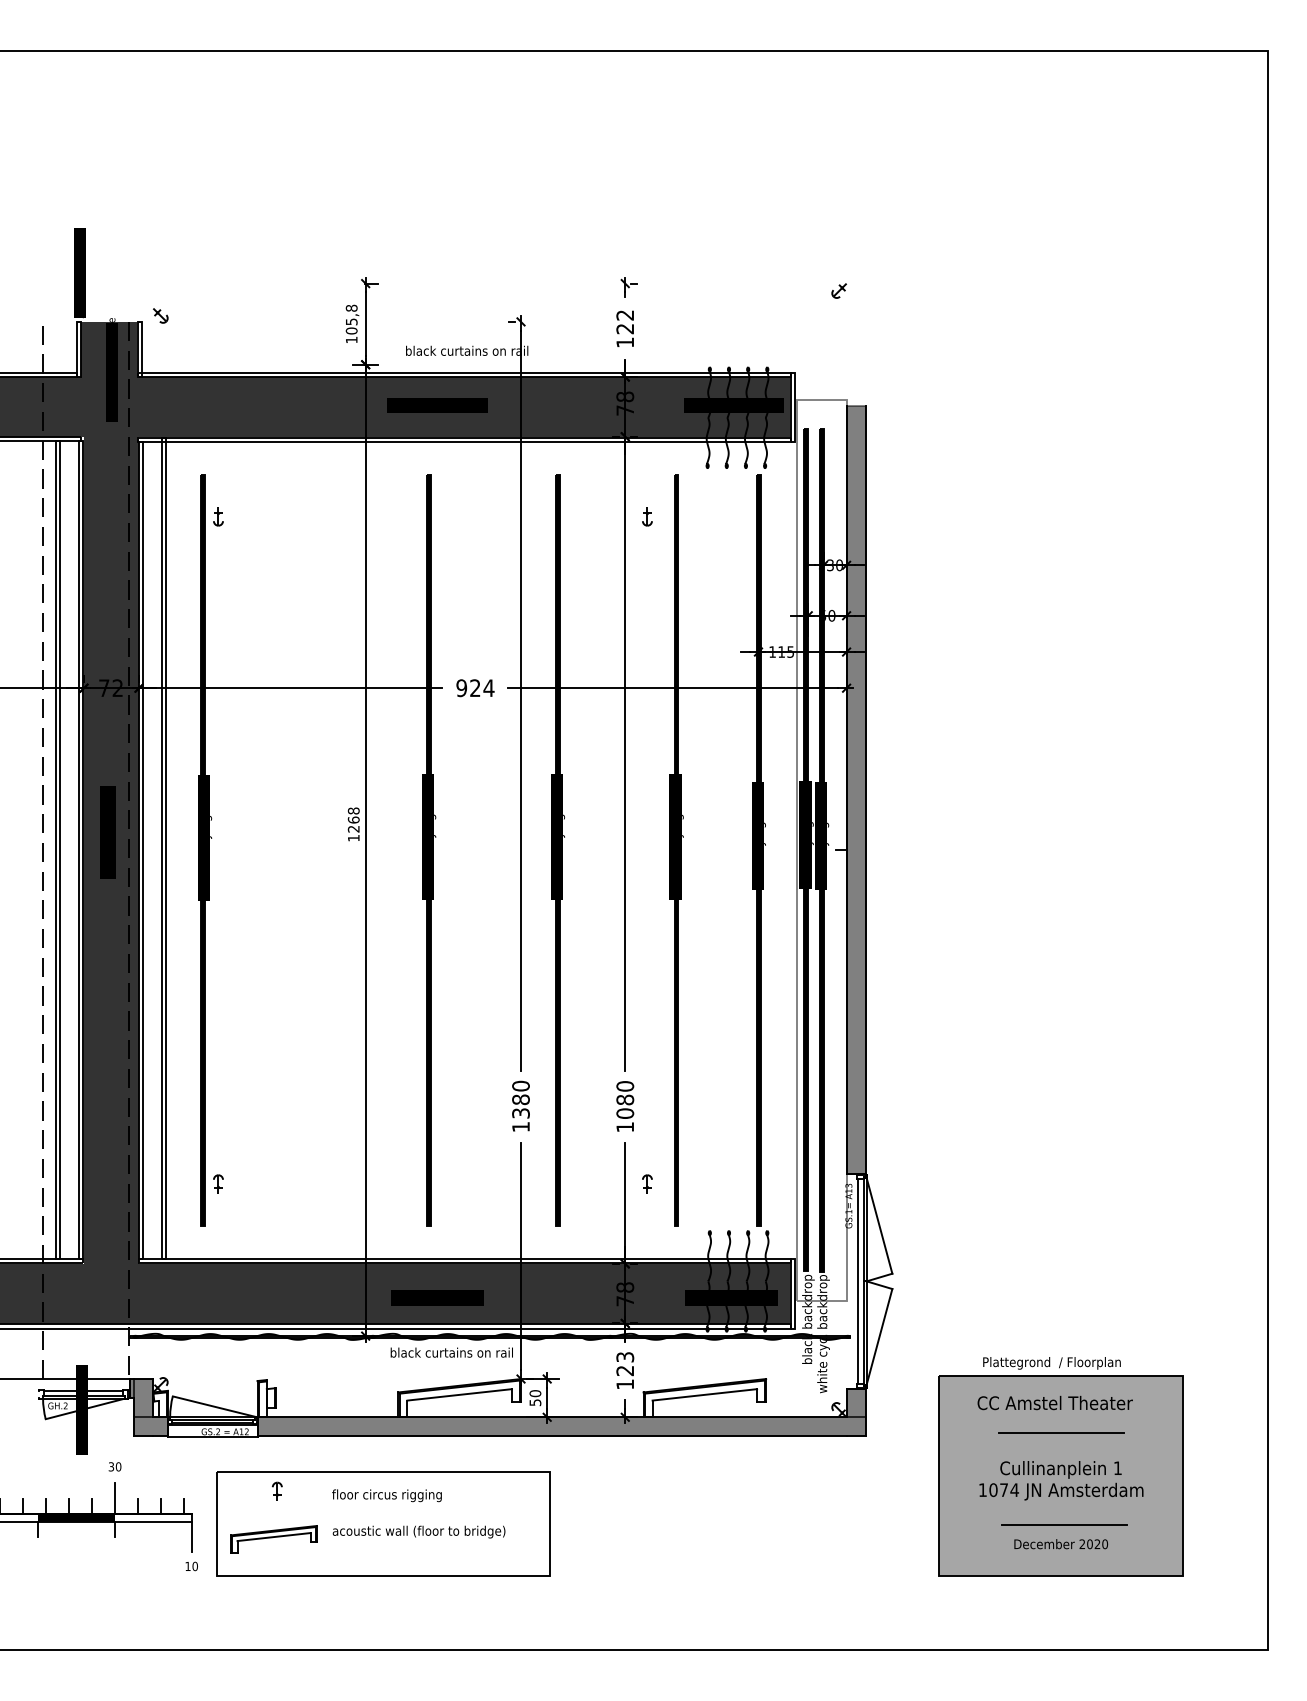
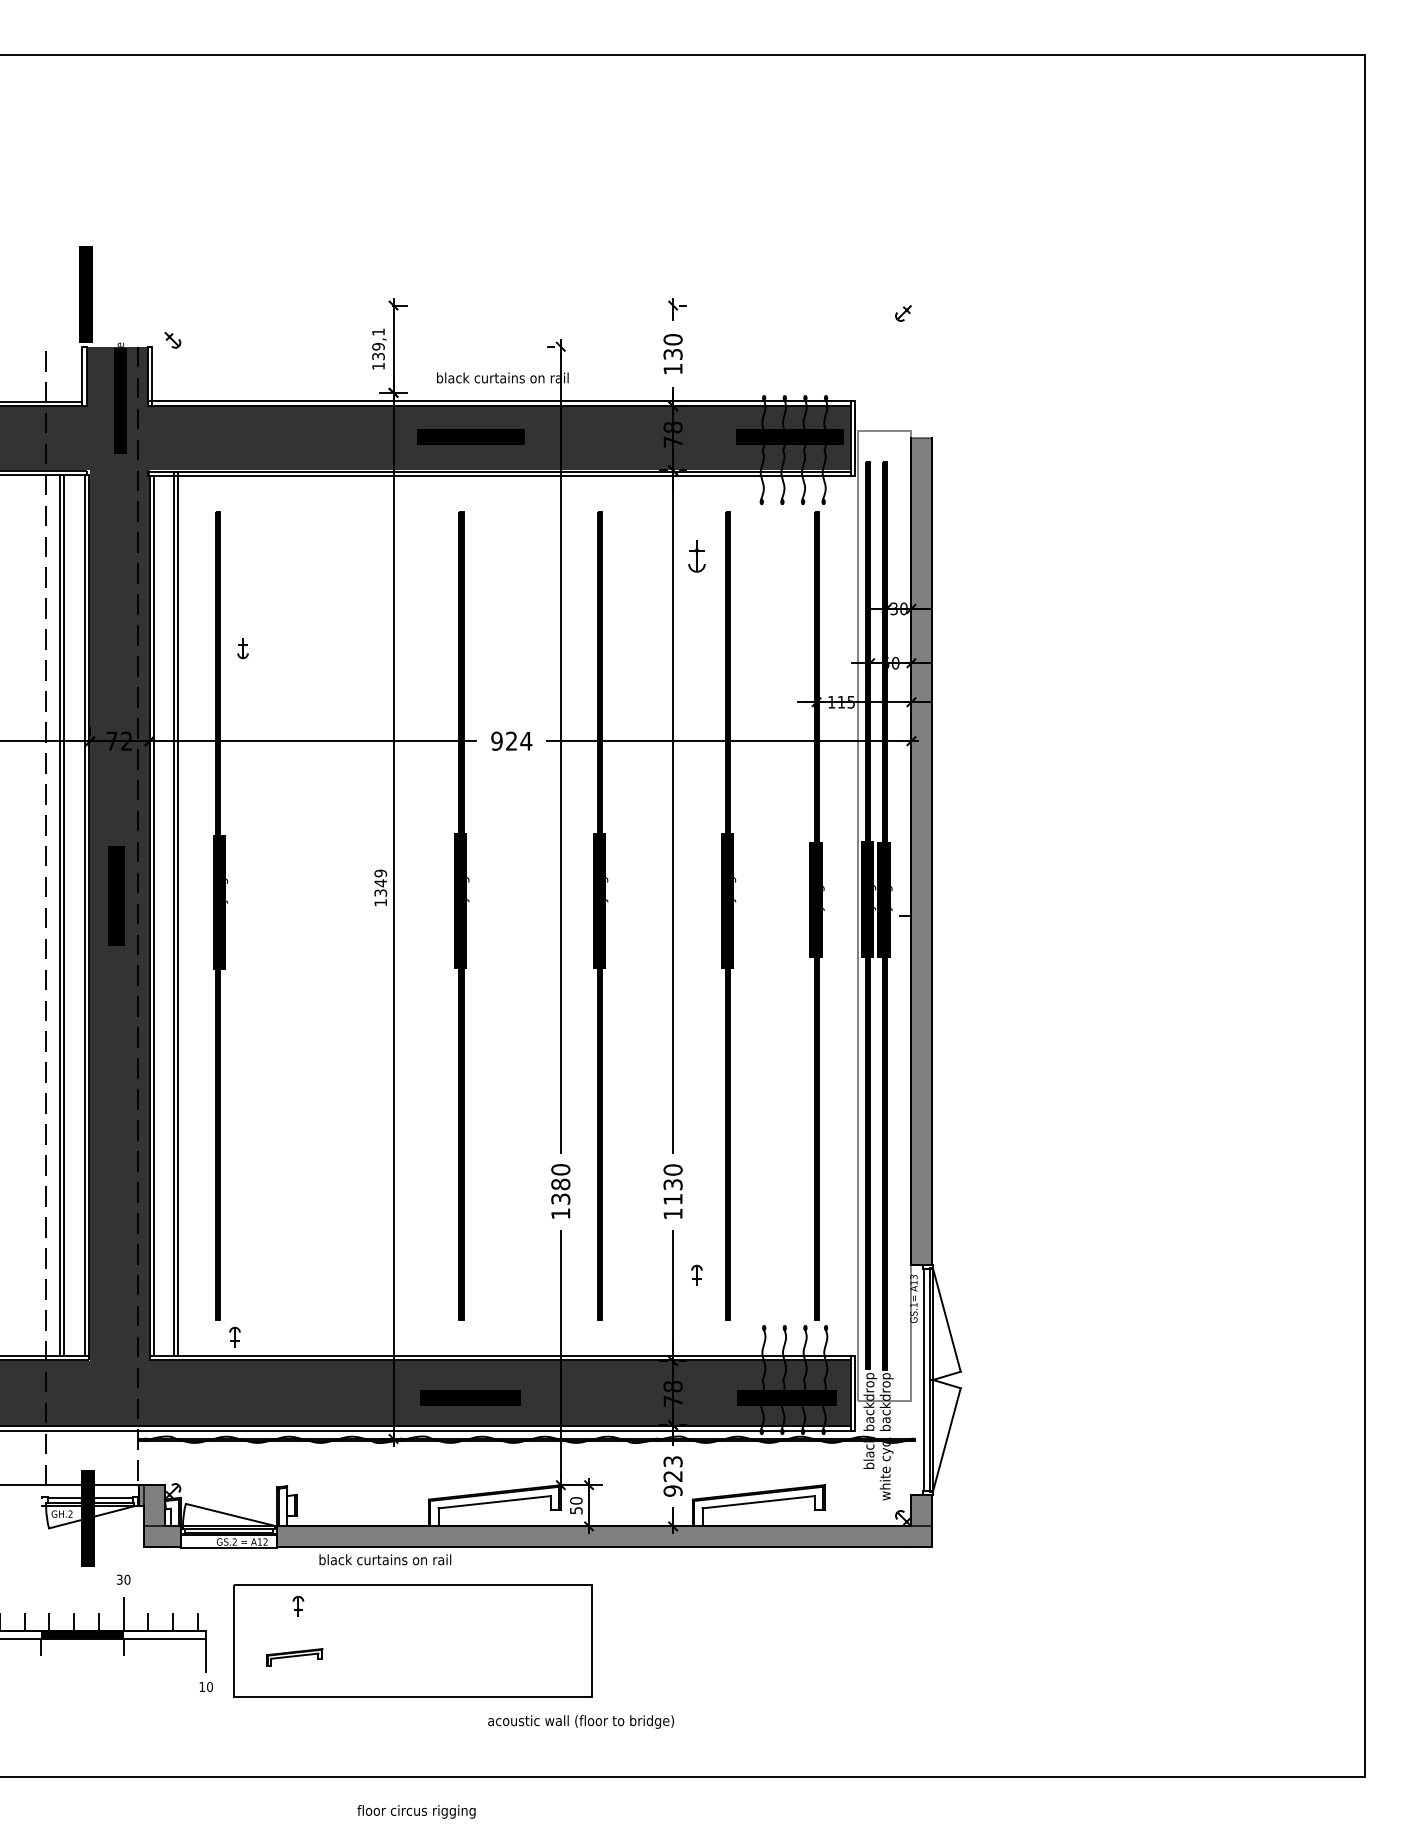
text: (351, 319) -> (378, 344), 105,8 -> 139,1
text: (624, 321) -> (672, 346), 122 -> 130
part: (217, 516) -> (242, 648), moved
part: (646, 516) -> (696, 556), size x1.6
text: (353, 819) -> (380, 882), 1268 -> 1349
text: (624, 1107) -> (672, 1192), 1080 -> 1130
part: (217, 1183) -> (234, 1336), moved
text: (451, 1352) -> (385, 1559), moved
text: (624, 1383) -> (672, 1490), 123 -> 923
part: (1061, 1466) -> (1142, 1579), removed
text: (386, 1495) -> (416, 1811), moved
text: (418, 1531) -> (580, 1721), moved
part: (273, 1539) -> (294, 1657), size x0.6

